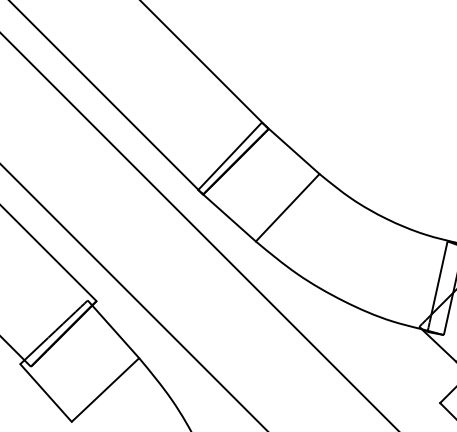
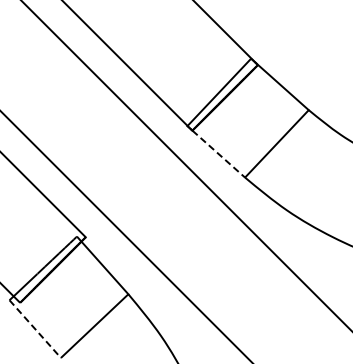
line: (229, 218) -> (218, 154), solid -> dashed
line: (46, 393) -> (35, 329), solid -> dashed

